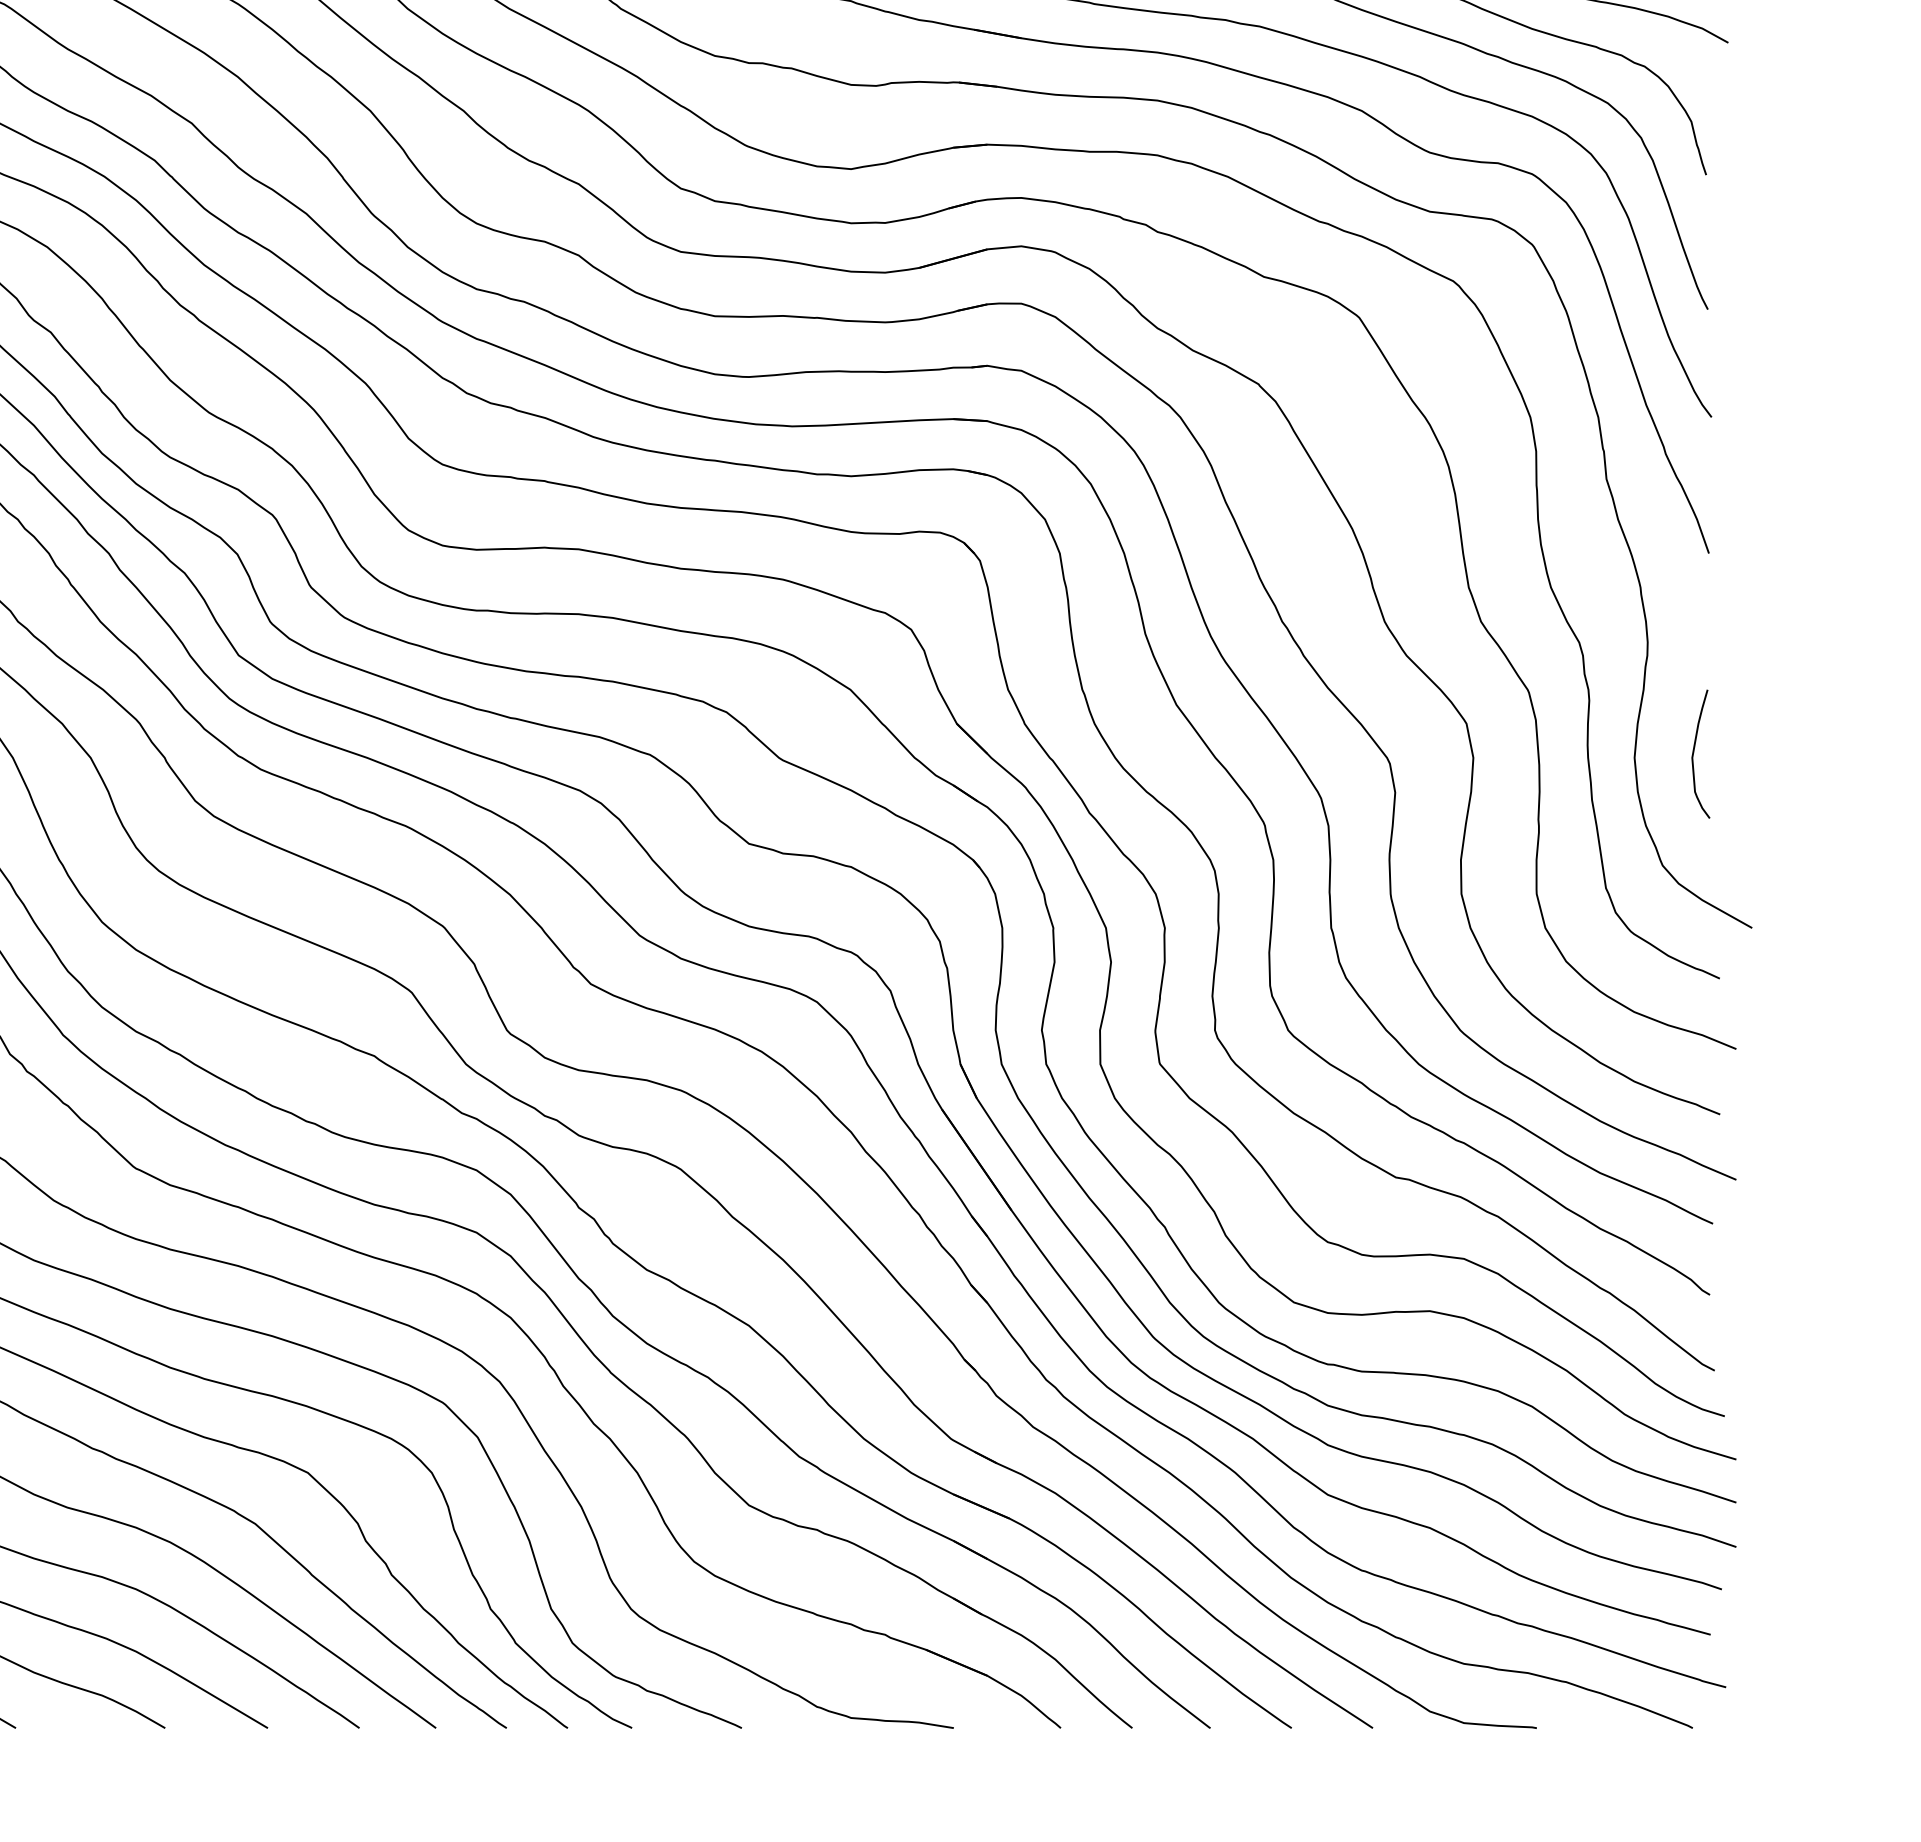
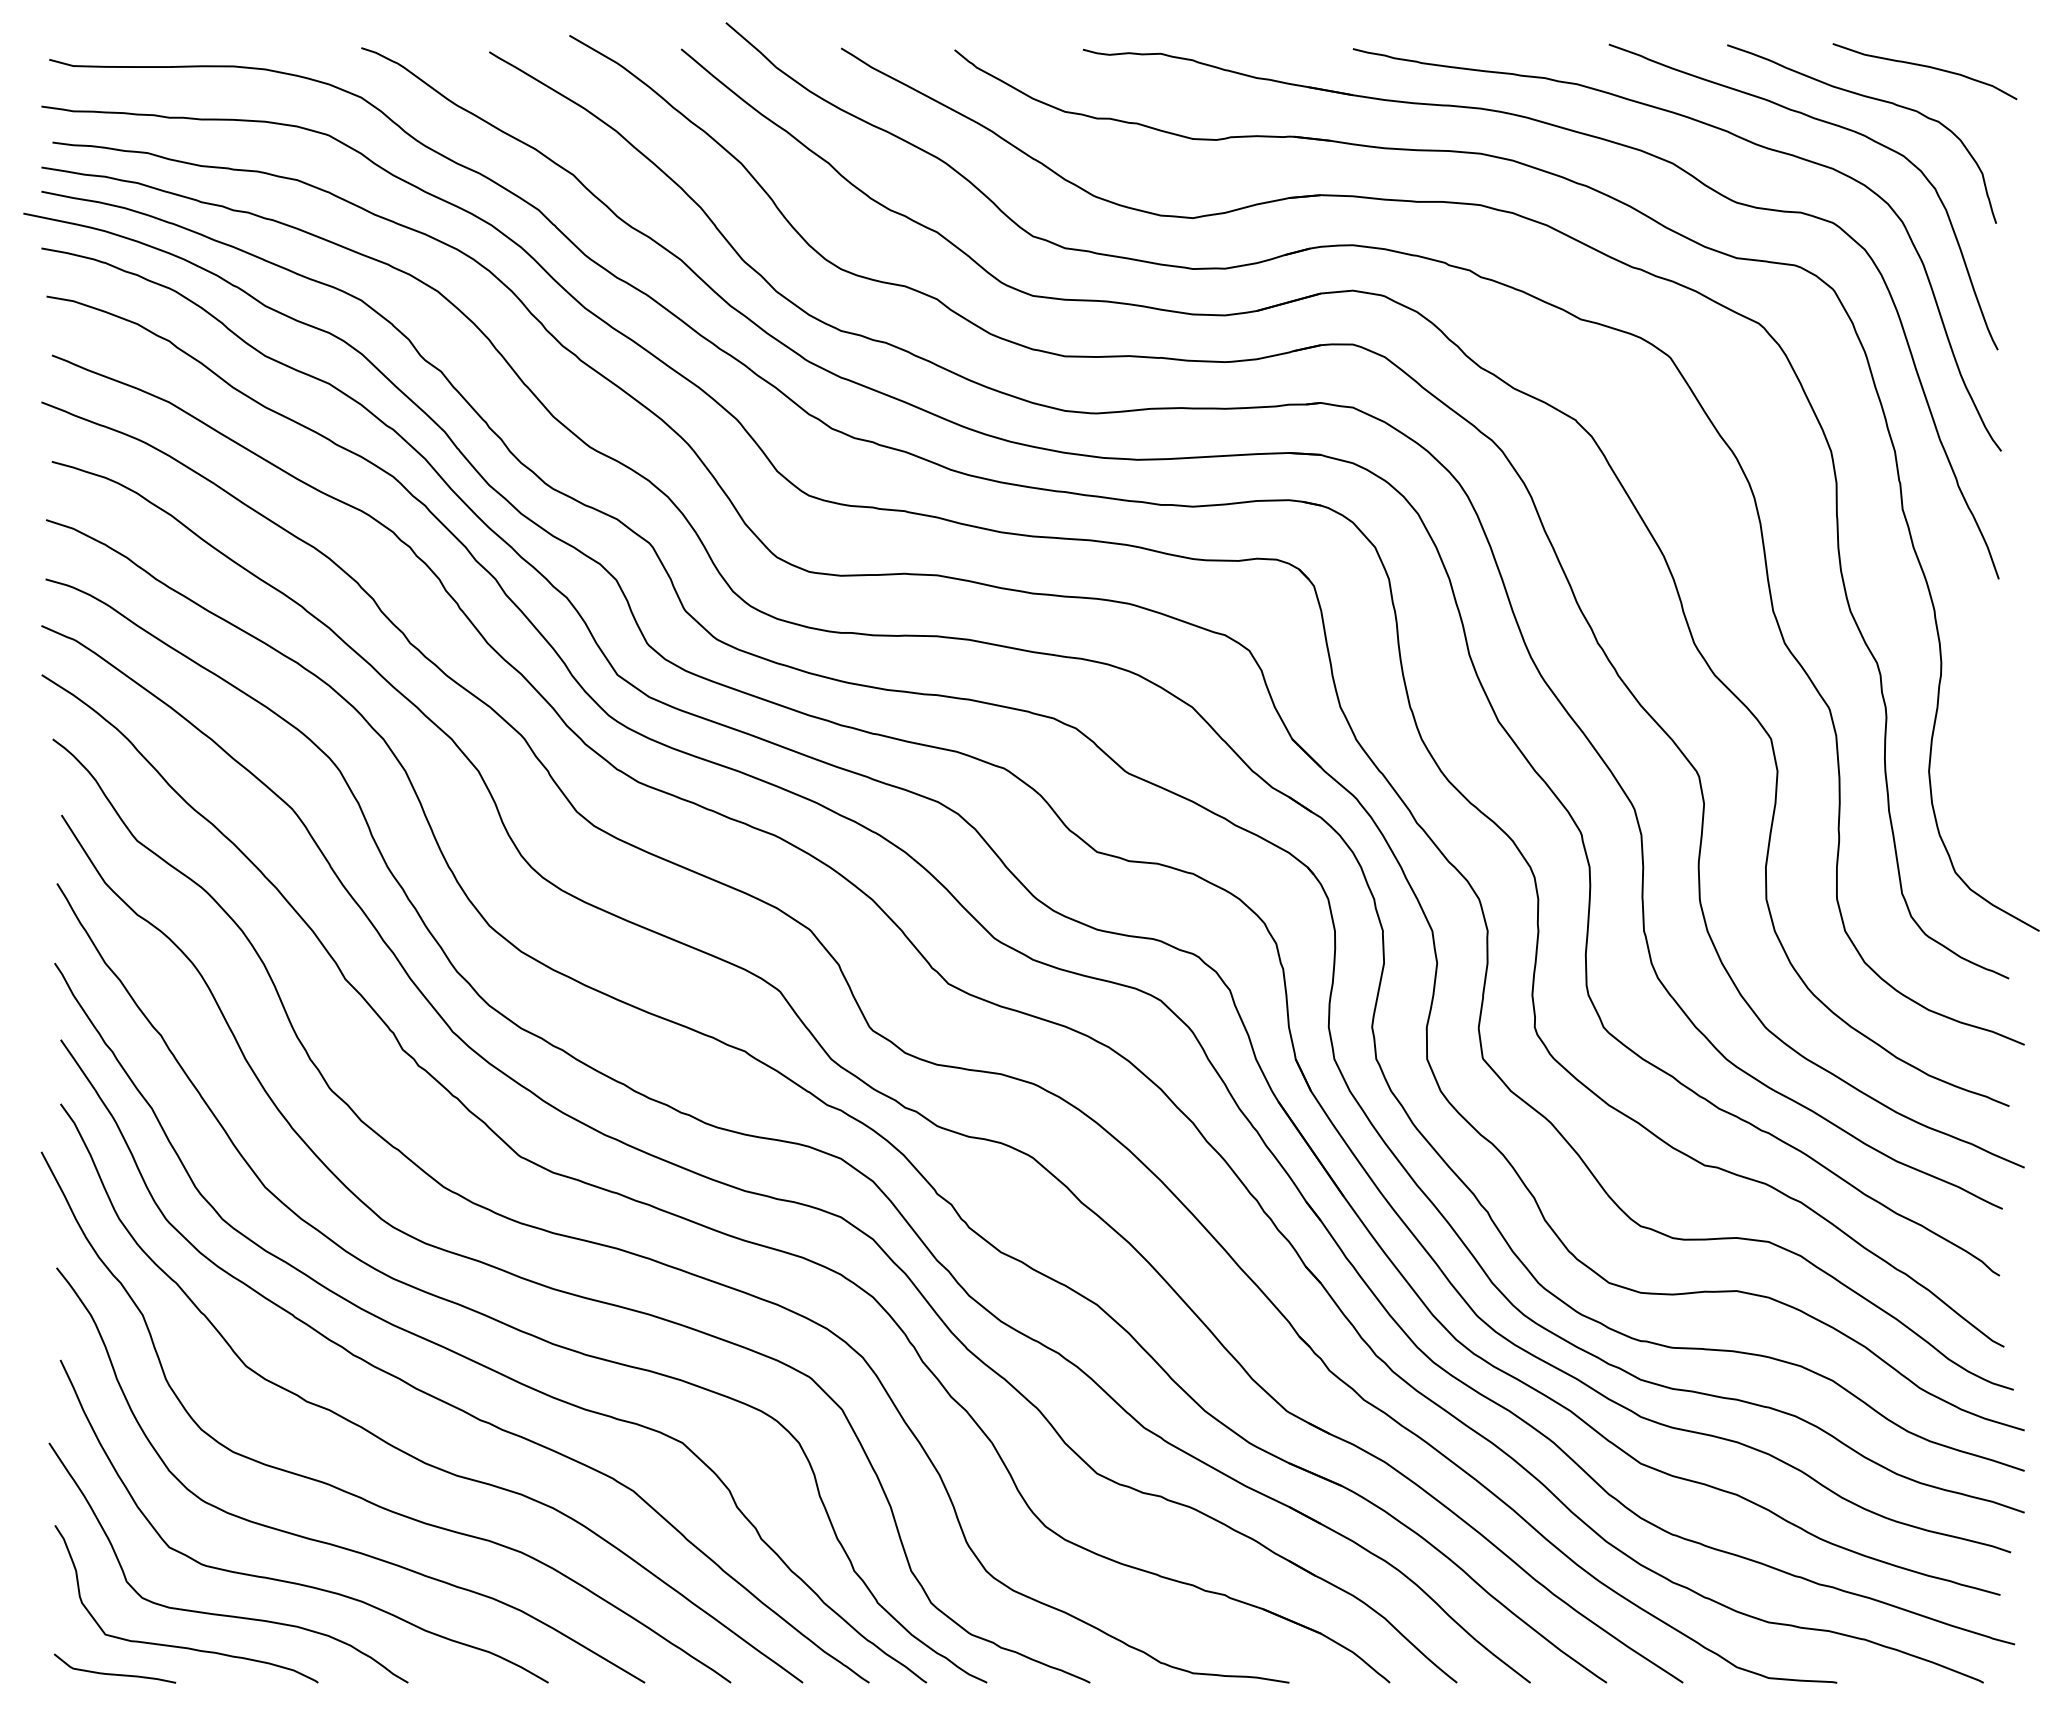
curve: (1694, 751) -> (1985, 765), removed

